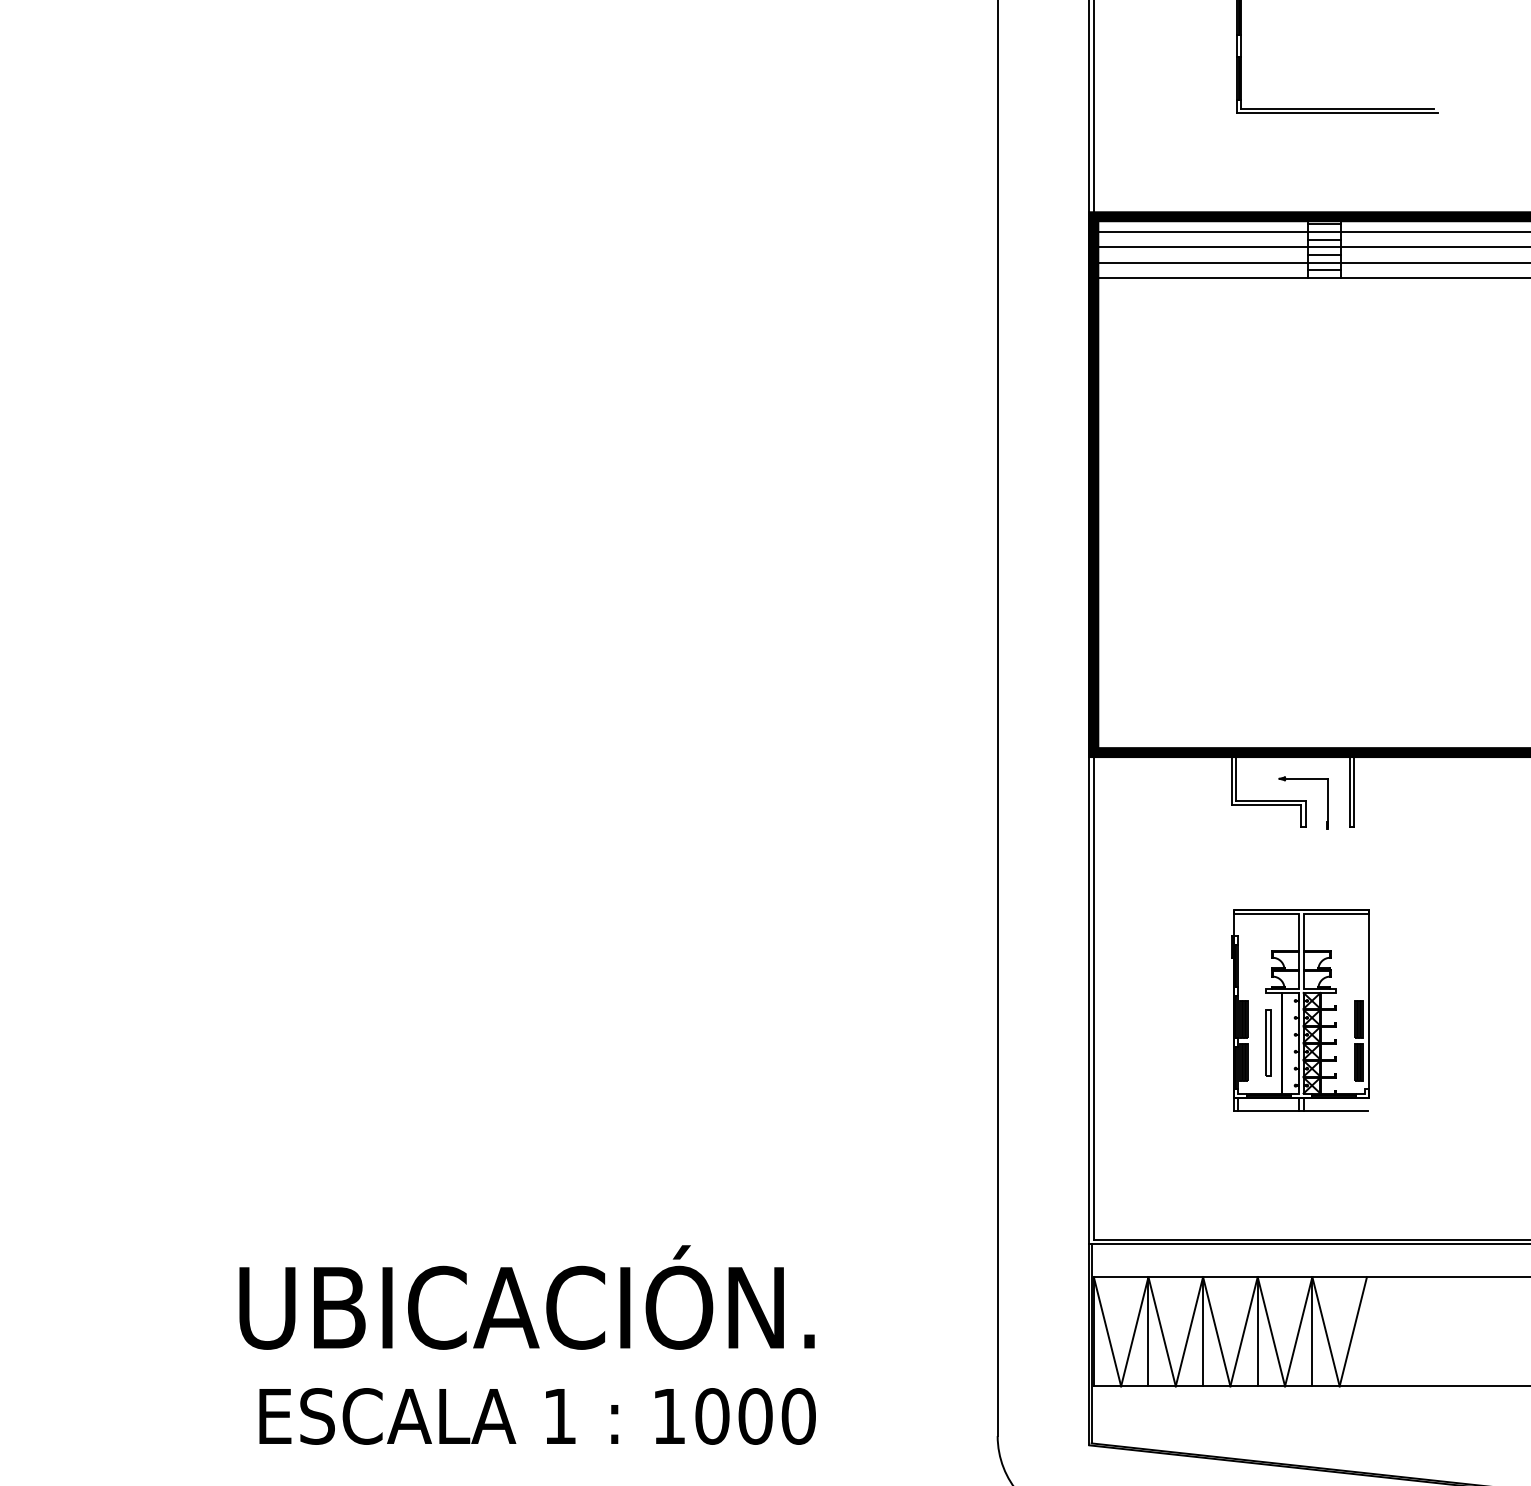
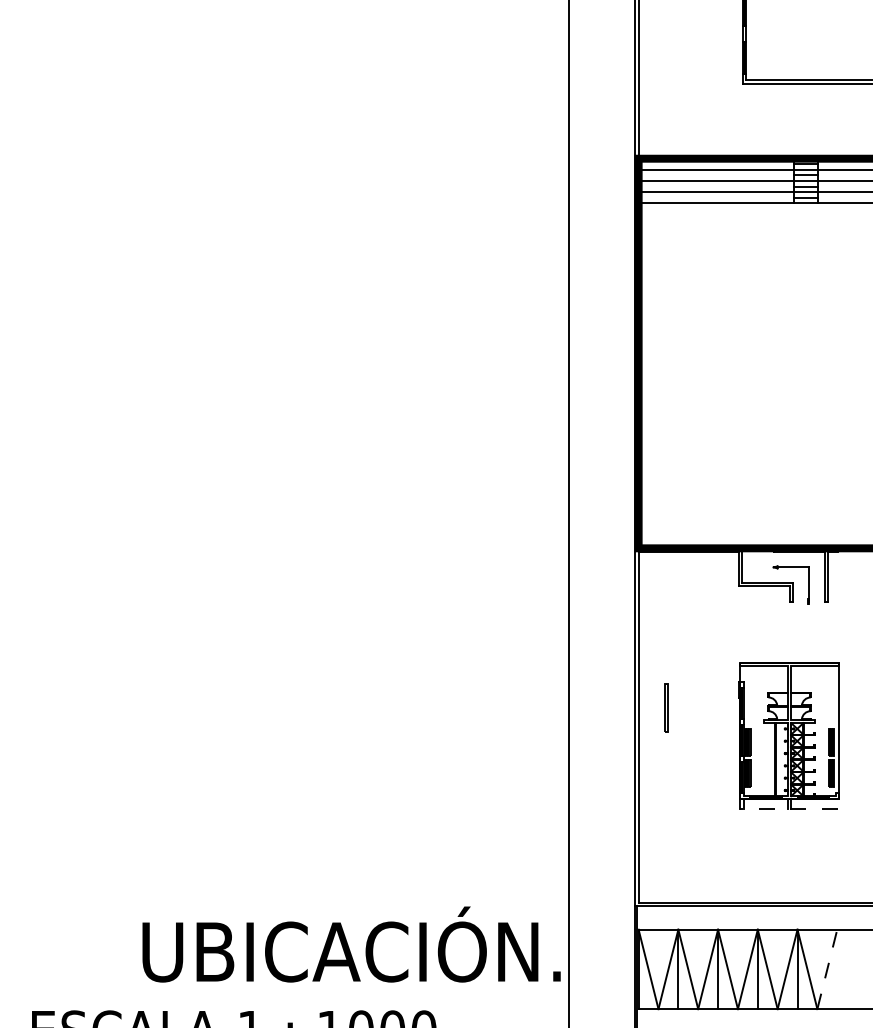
part: (1268, 1042) -> (666, 707), moved
line: (1300, 1110) -> (788, 808), solid -> dashed
text: (526, 1297) -> (351, 944), moved
line: (1353, 1331) -> (827, 969), solid -> dashed

